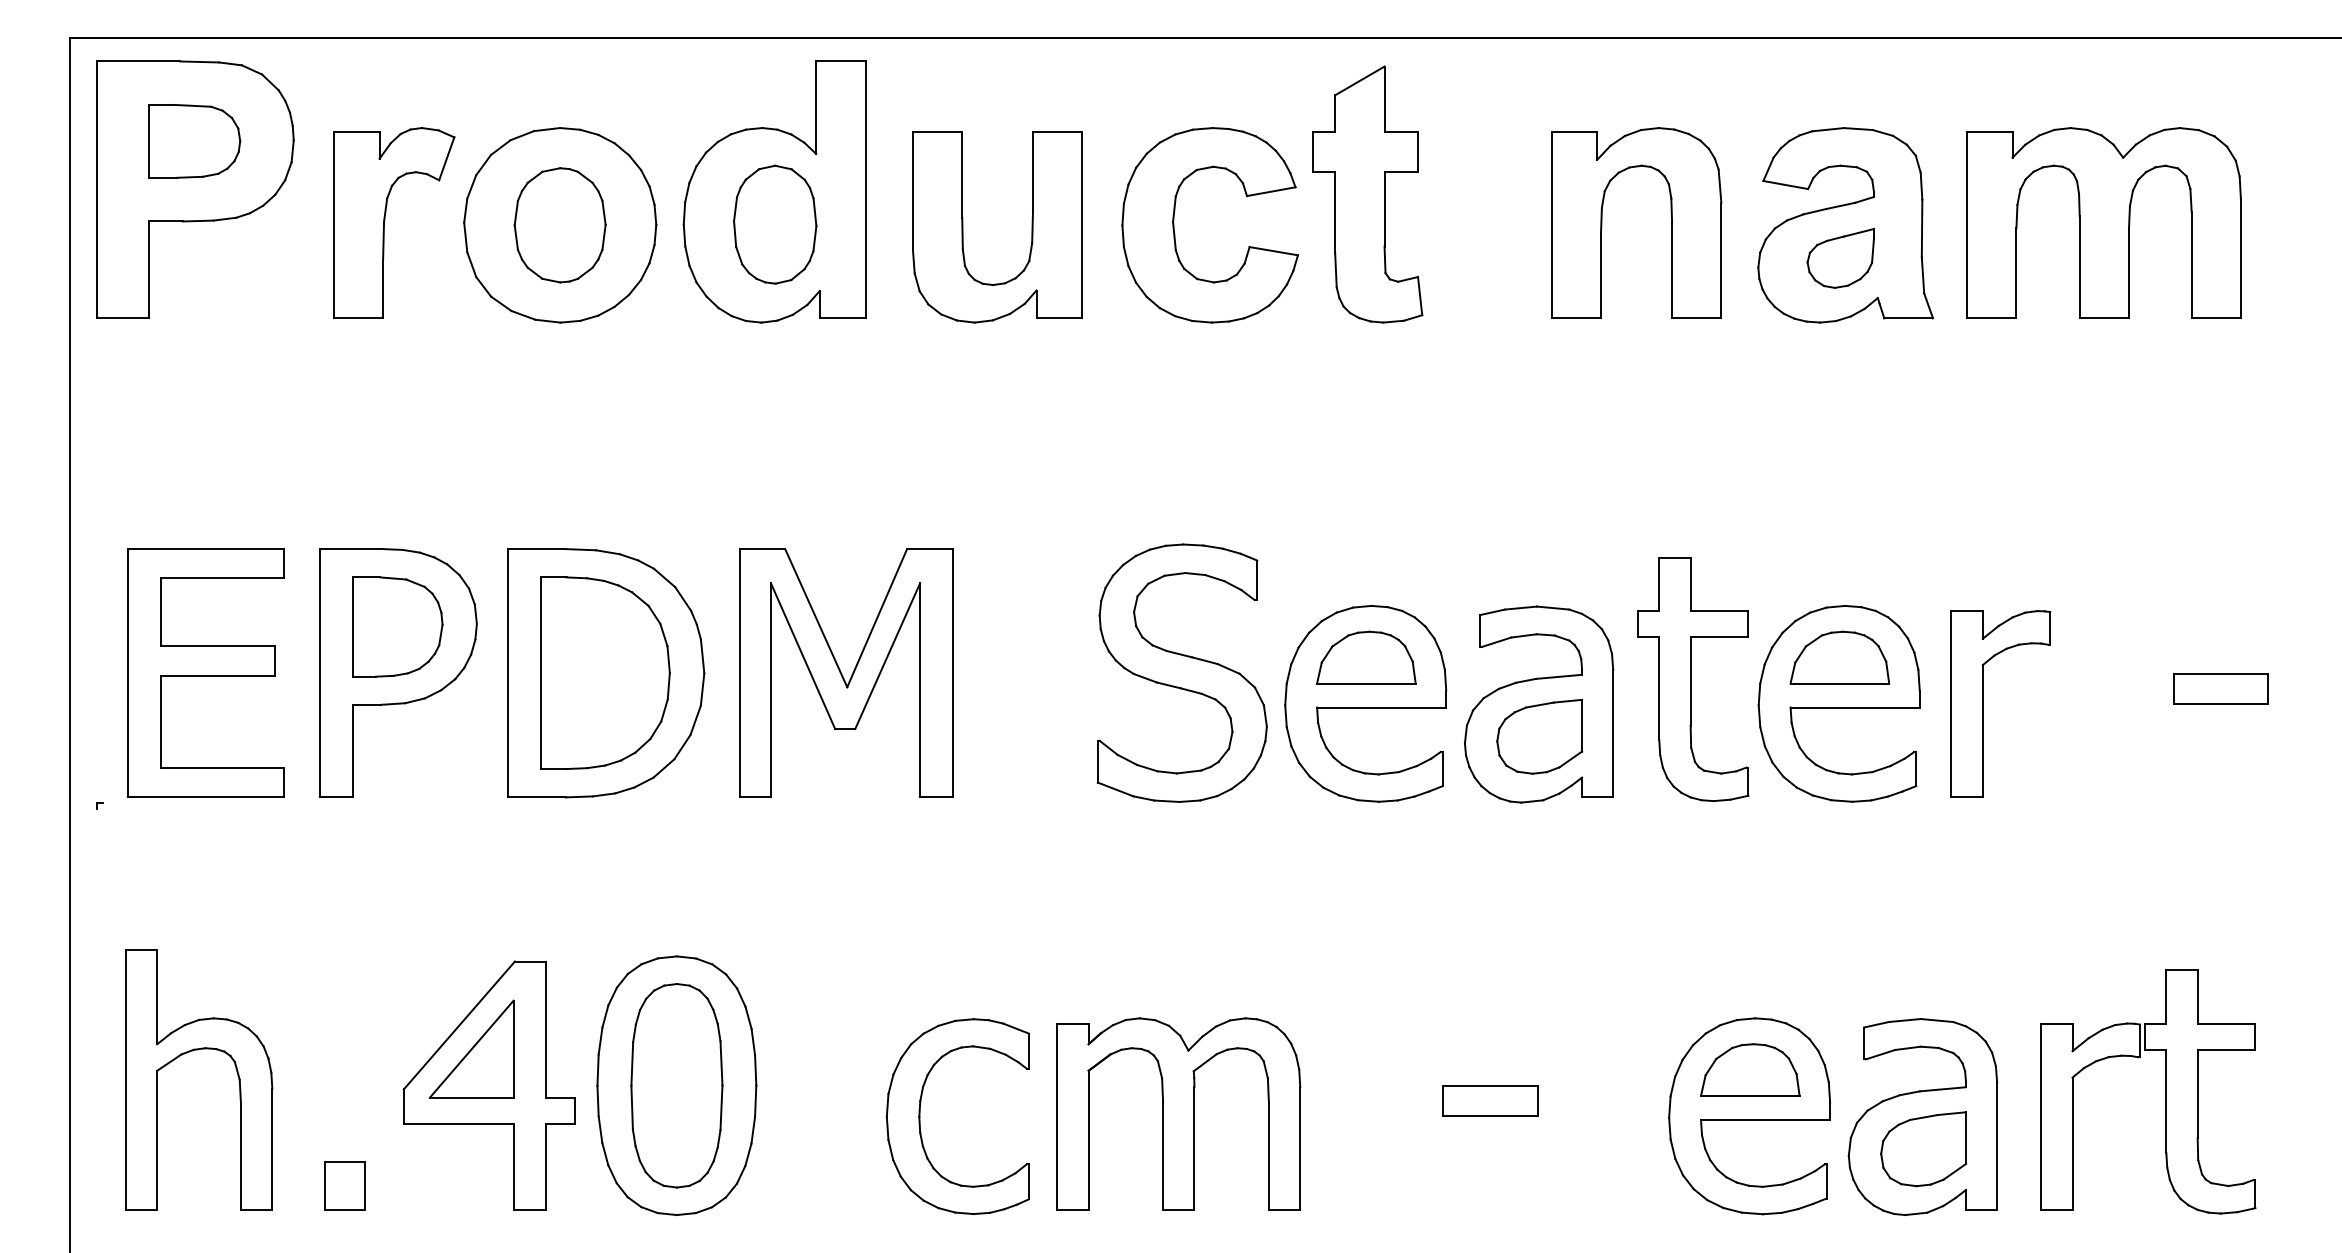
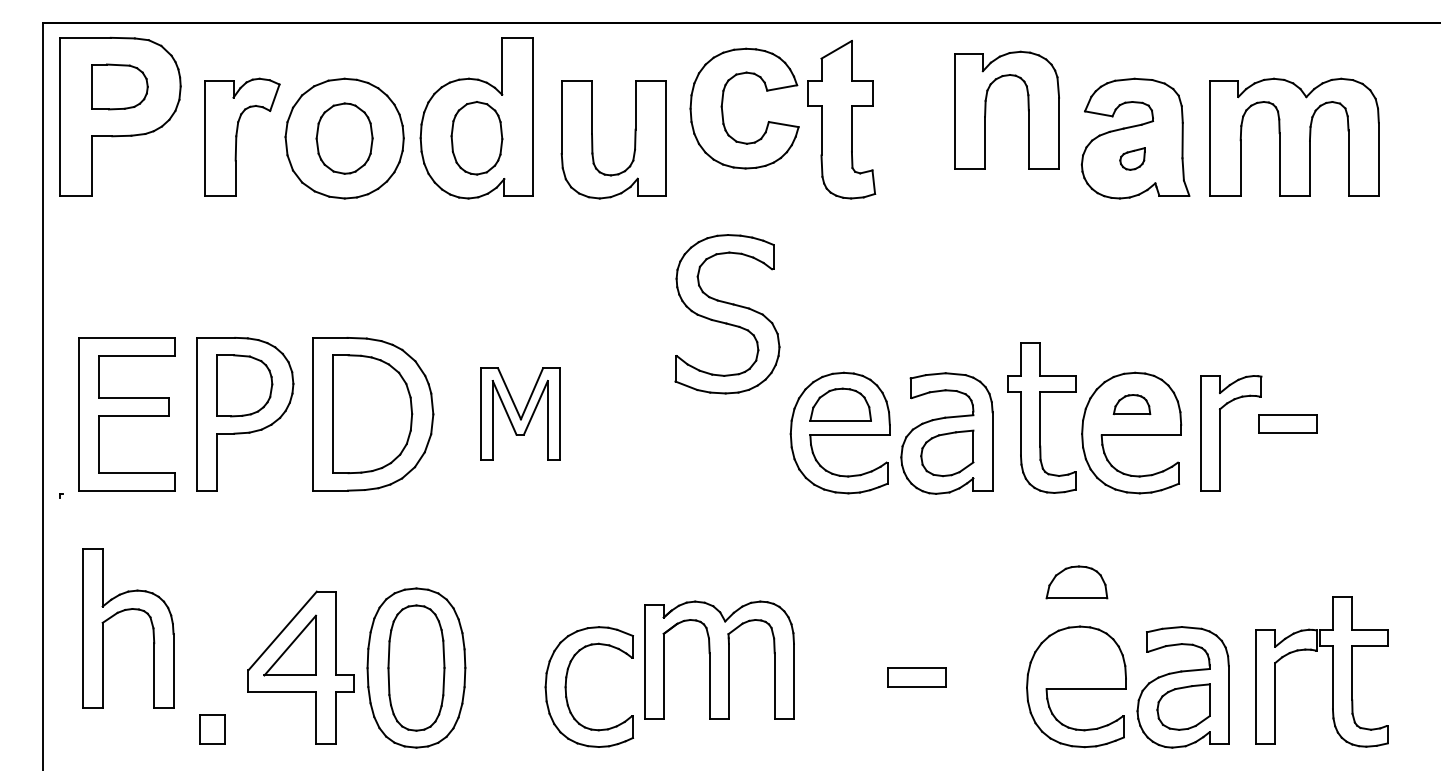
part: (1603, 221) -> (986, 109), moved
part: (1175, 229) -> (723, 111), moved
part: (1840, 257) -> (1132, 158), size x0.6
part: (1838, 657) -> (1131, 404), size x0.6
part: (845, 672) -> (520, 413), size x0.6
part: (1182, 673) -> (727, 314), moved
part: (2219, 688) -> (1287, 423), moved
part: (192, 1052) -> (124, 611), moved
part: (1749, 1070) -> (1076, 582), moved
part: (1179, 1112) -> (719, 659), moved

